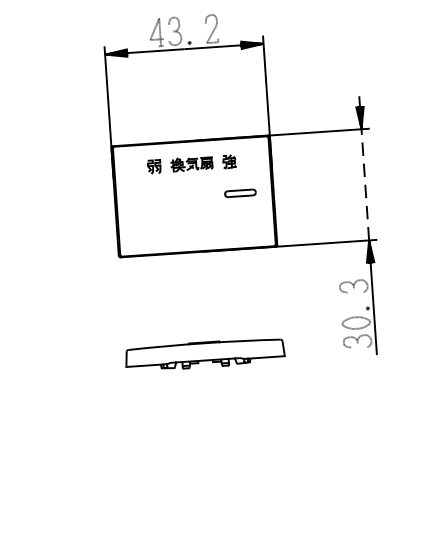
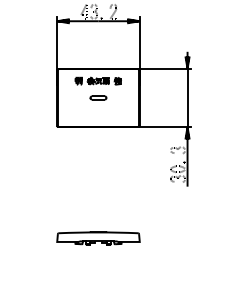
line: (365, 183) -> (187, 97), dashed -> solid
part: (240, 192) -> (98, 97), moved
part: (205, 354) -> (98, 238), moved

